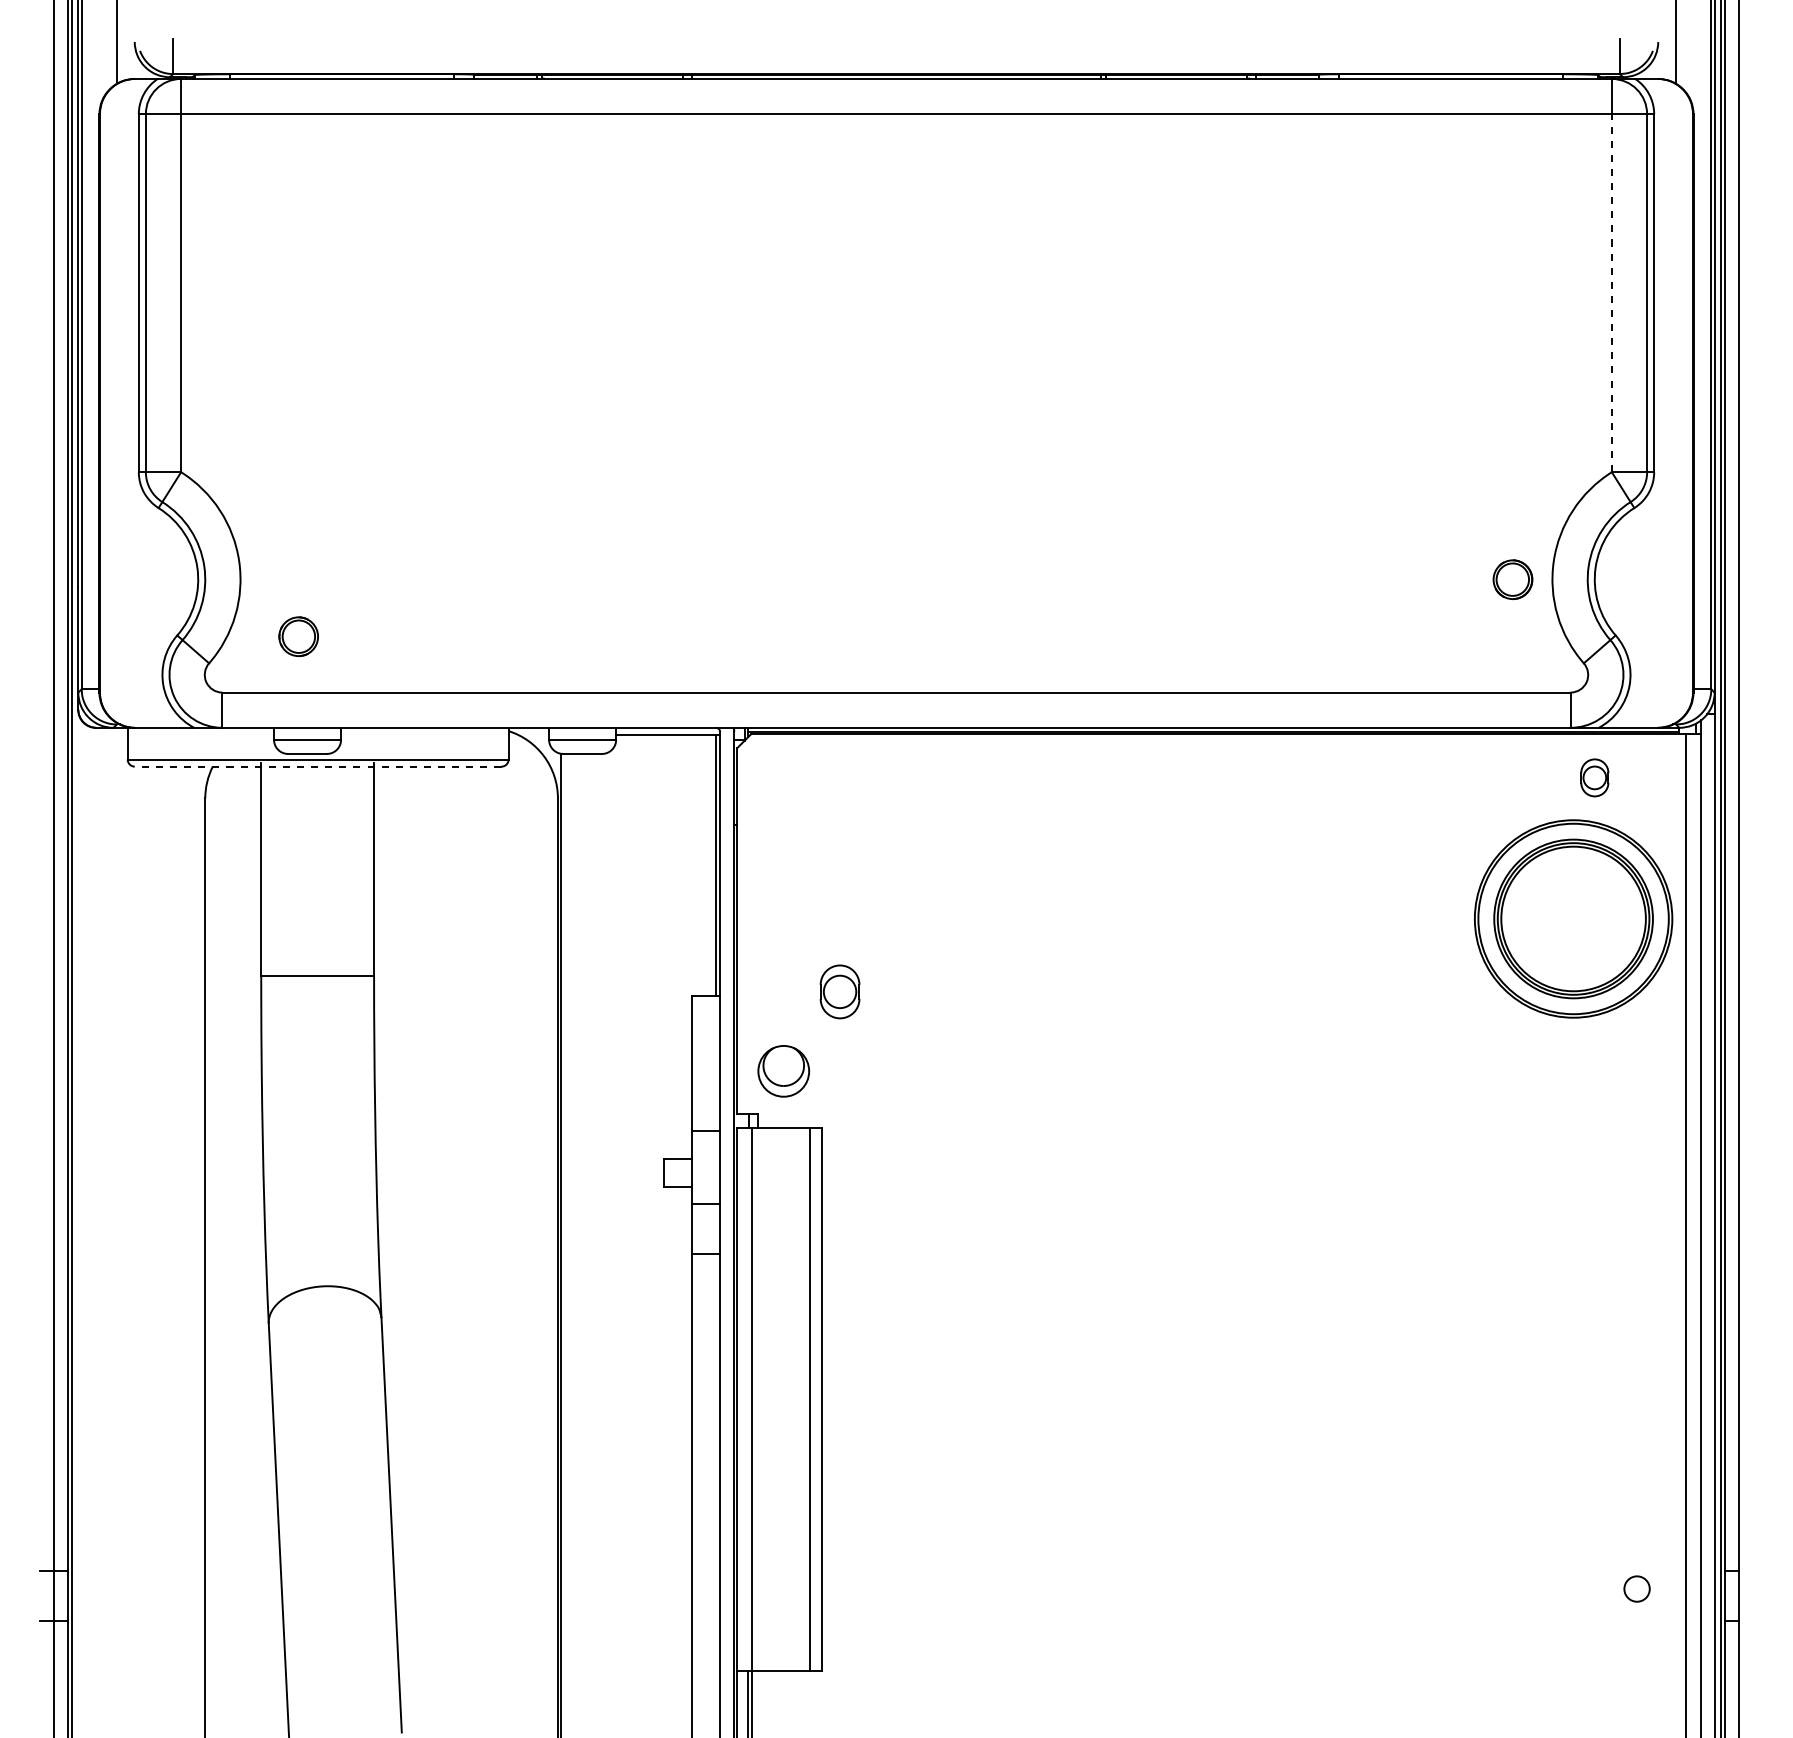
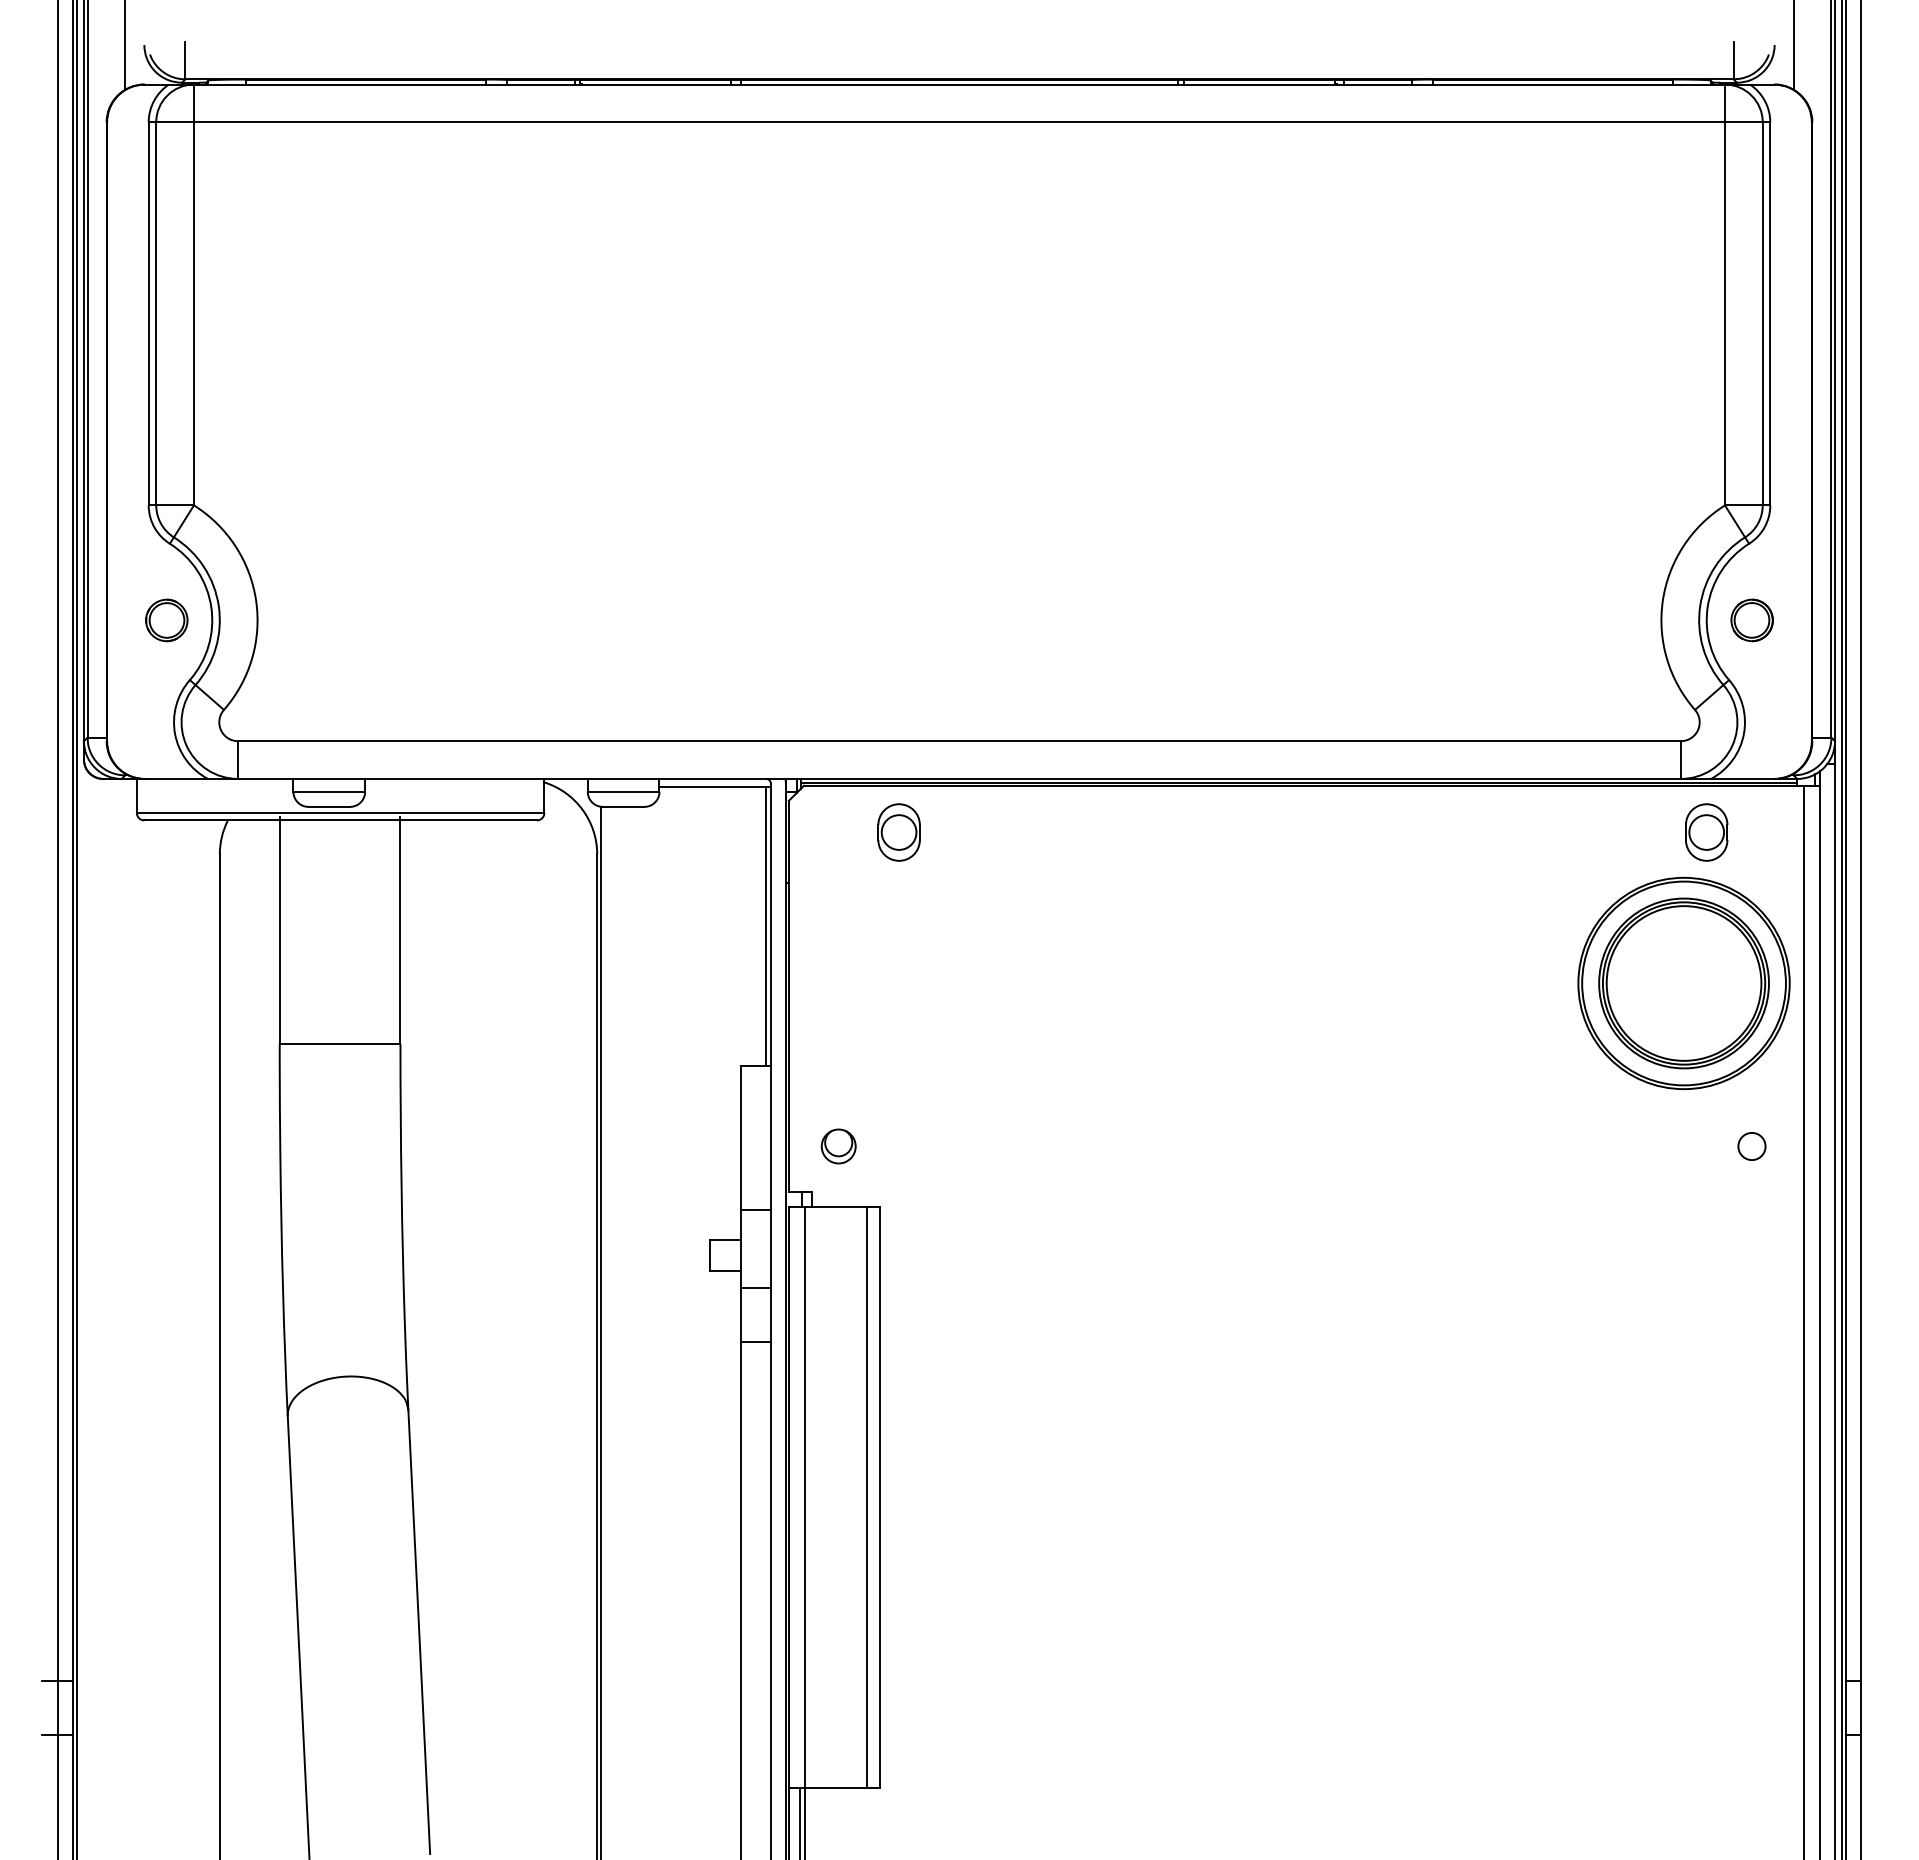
line: (1612, 292) -> (1725, 313), dashed -> solid
part: (1512, 579) -> (1751, 620), moved
part: (298, 636) -> (166, 620), moved
line: (318, 766) -> (340, 820), dashed -> solid
part: (1594, 777) -> (1706, 832), size x1.43
part: (839, 991) -> (898, 832), moved
part: (783, 1071) -> (838, 1146), size x0.62
circle: (1636, 1589) -> (1751, 1146), moved

